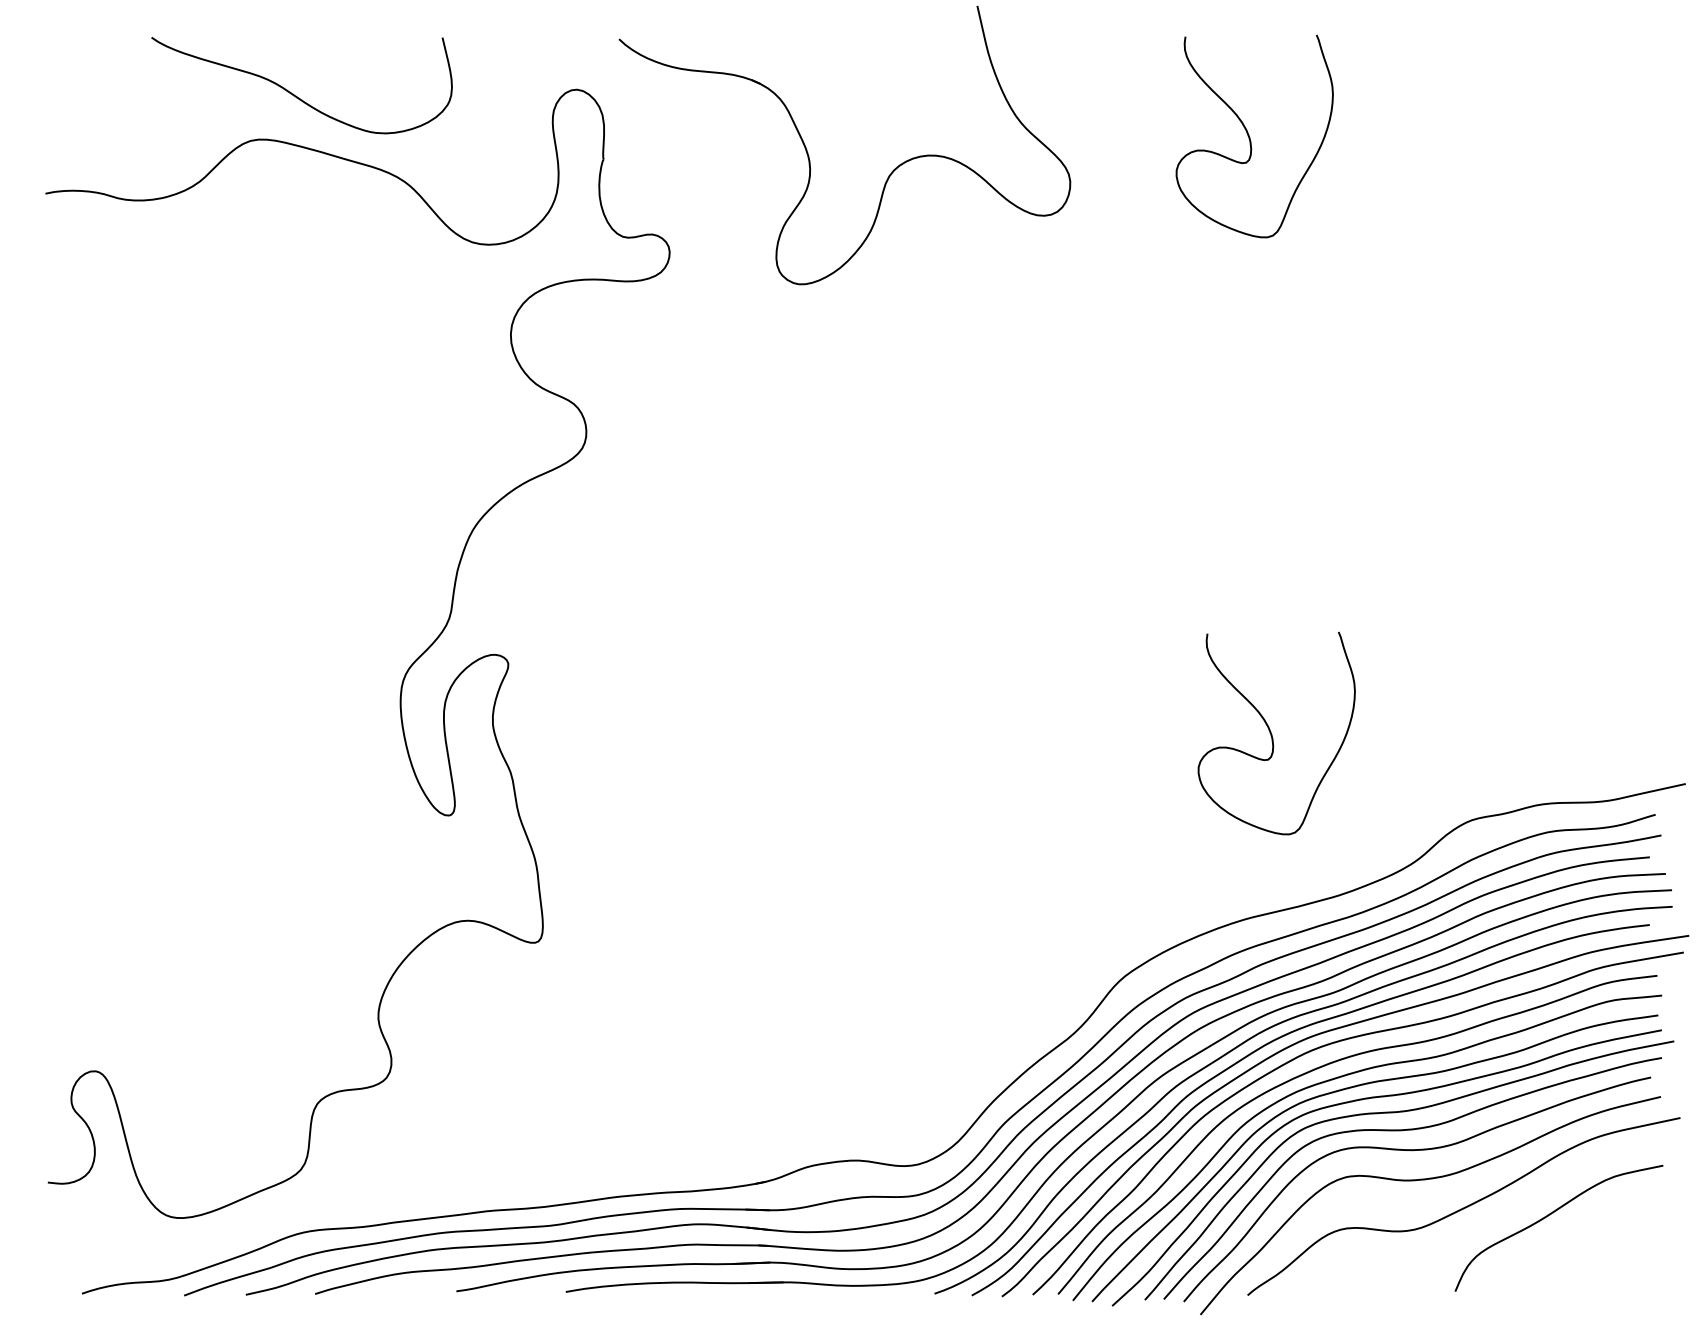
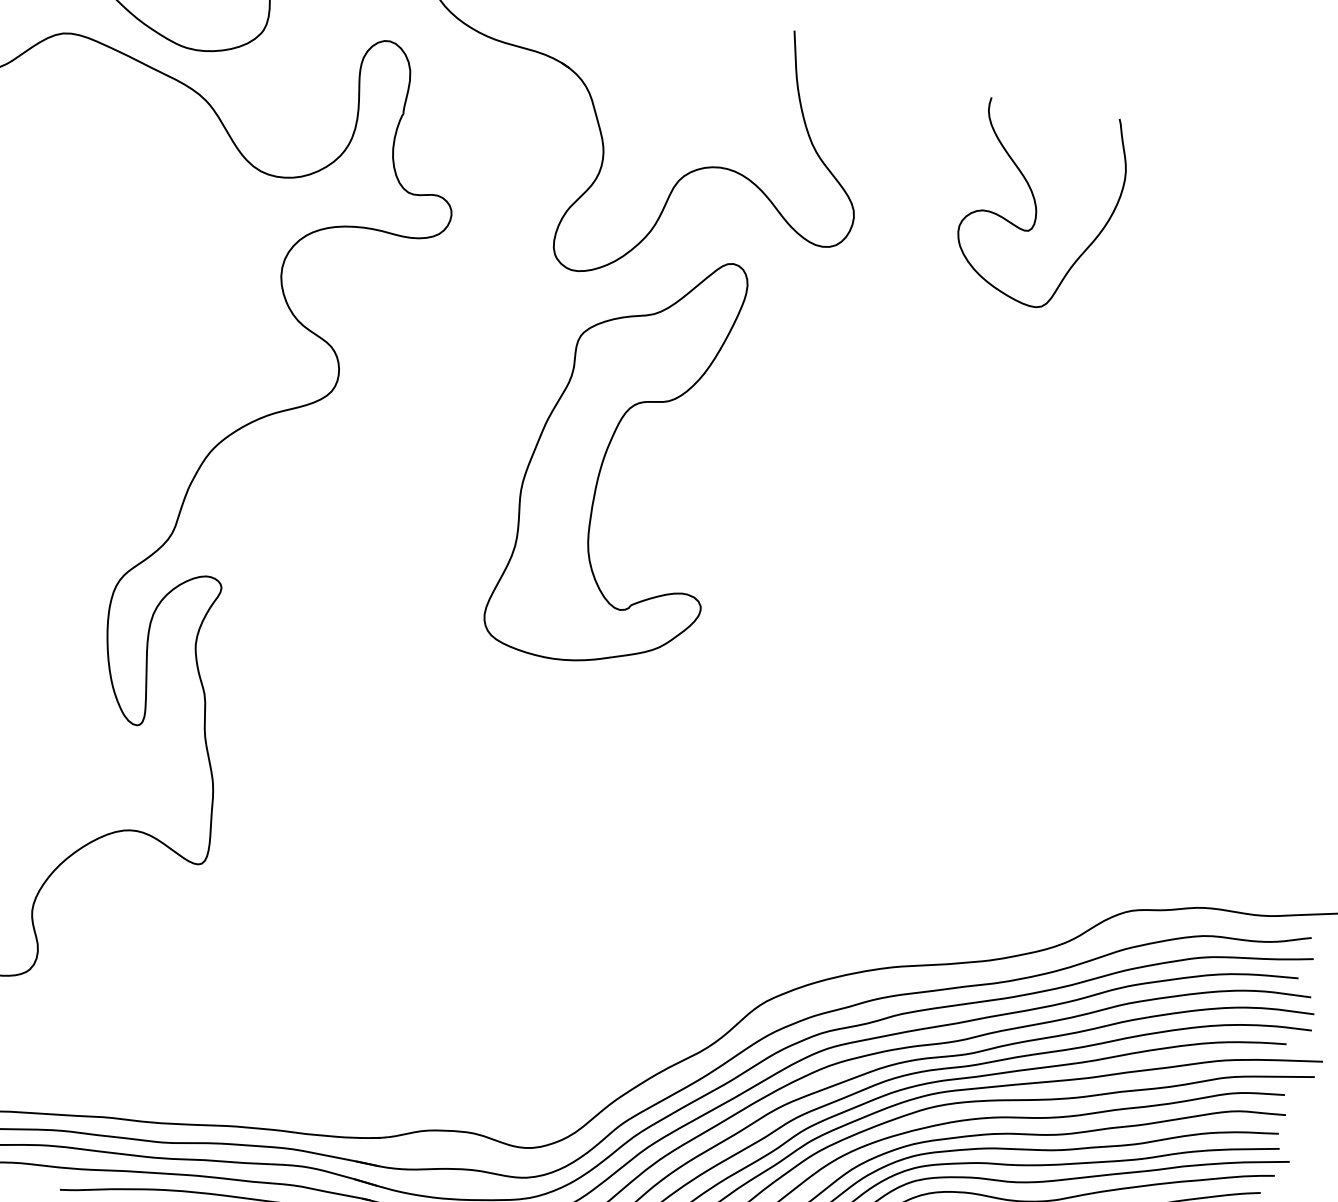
part: (867, 459) -> (607, 452), added
curve: (1272, 734) -> (952, 792), removed

